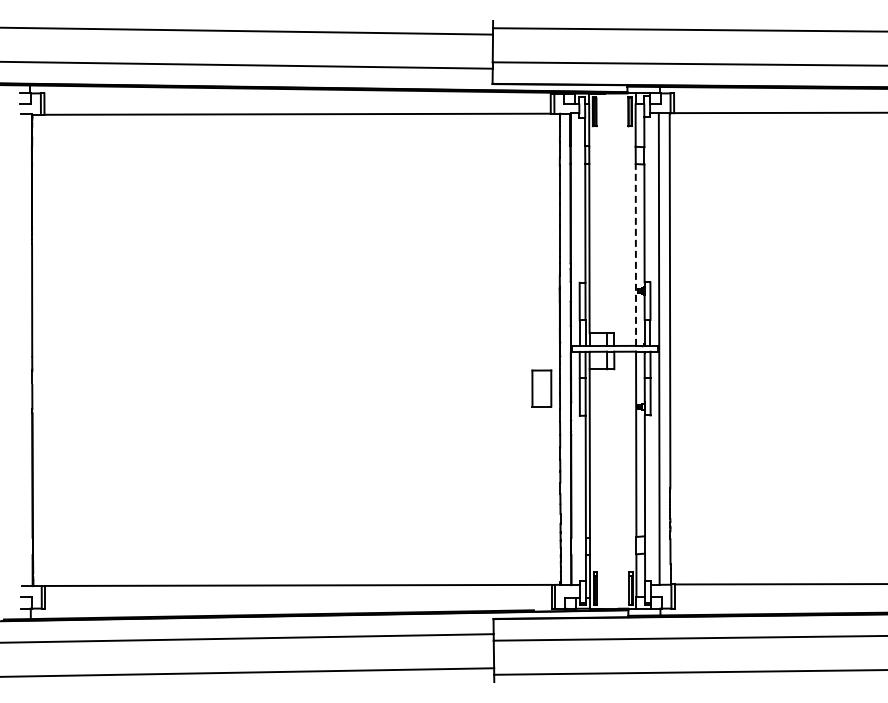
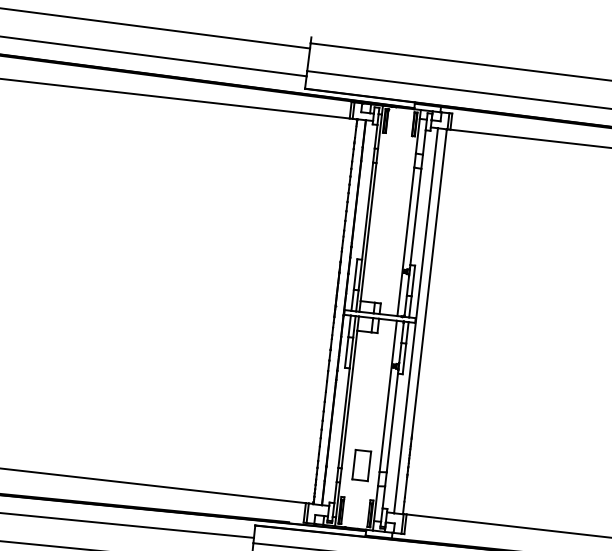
line: (635, 254) -> (405, 241), dashed -> solid
part: (541, 388) -> (361, 465), moved

